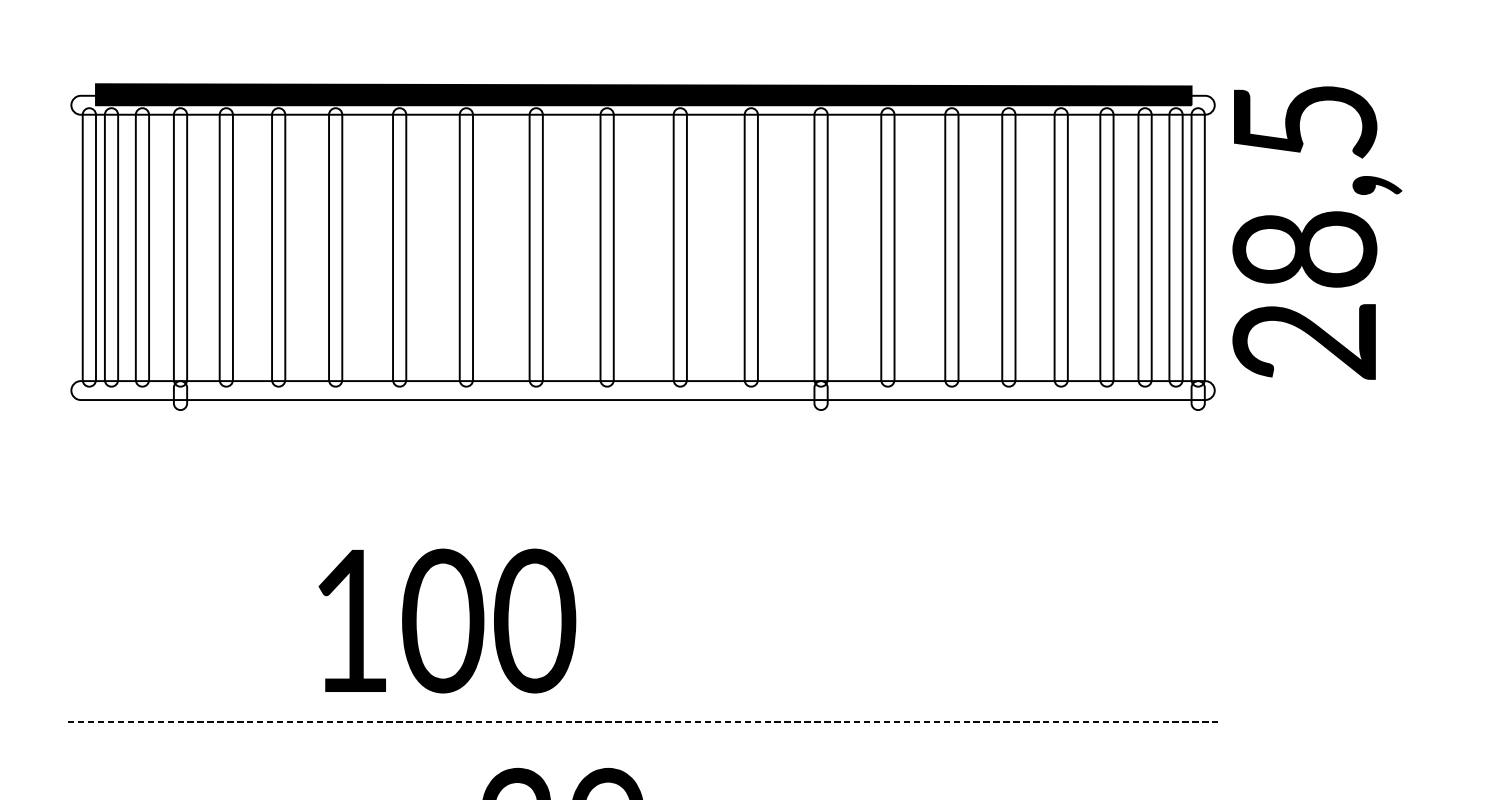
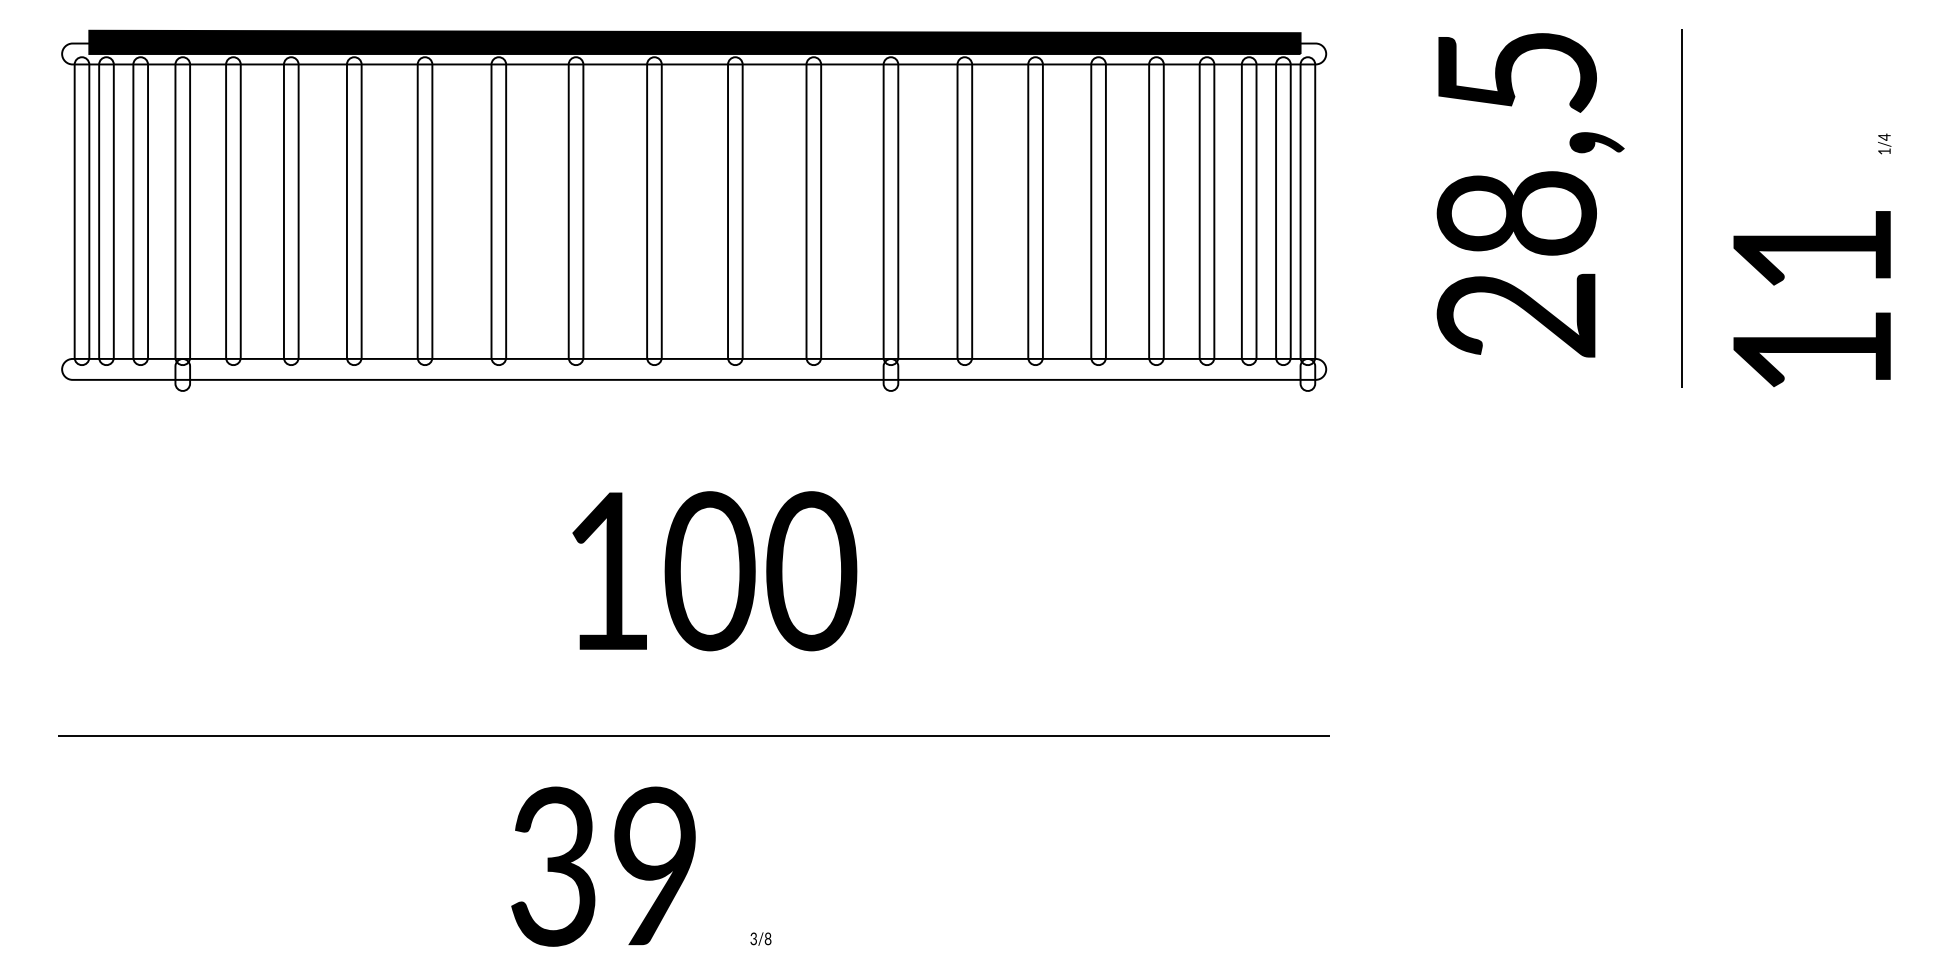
text: (1317, 233) -> (1530, 195), moved
text: (447, 621) -> (714, 571), moved
line: (643, 722) -> (694, 736), dashed -> solid

